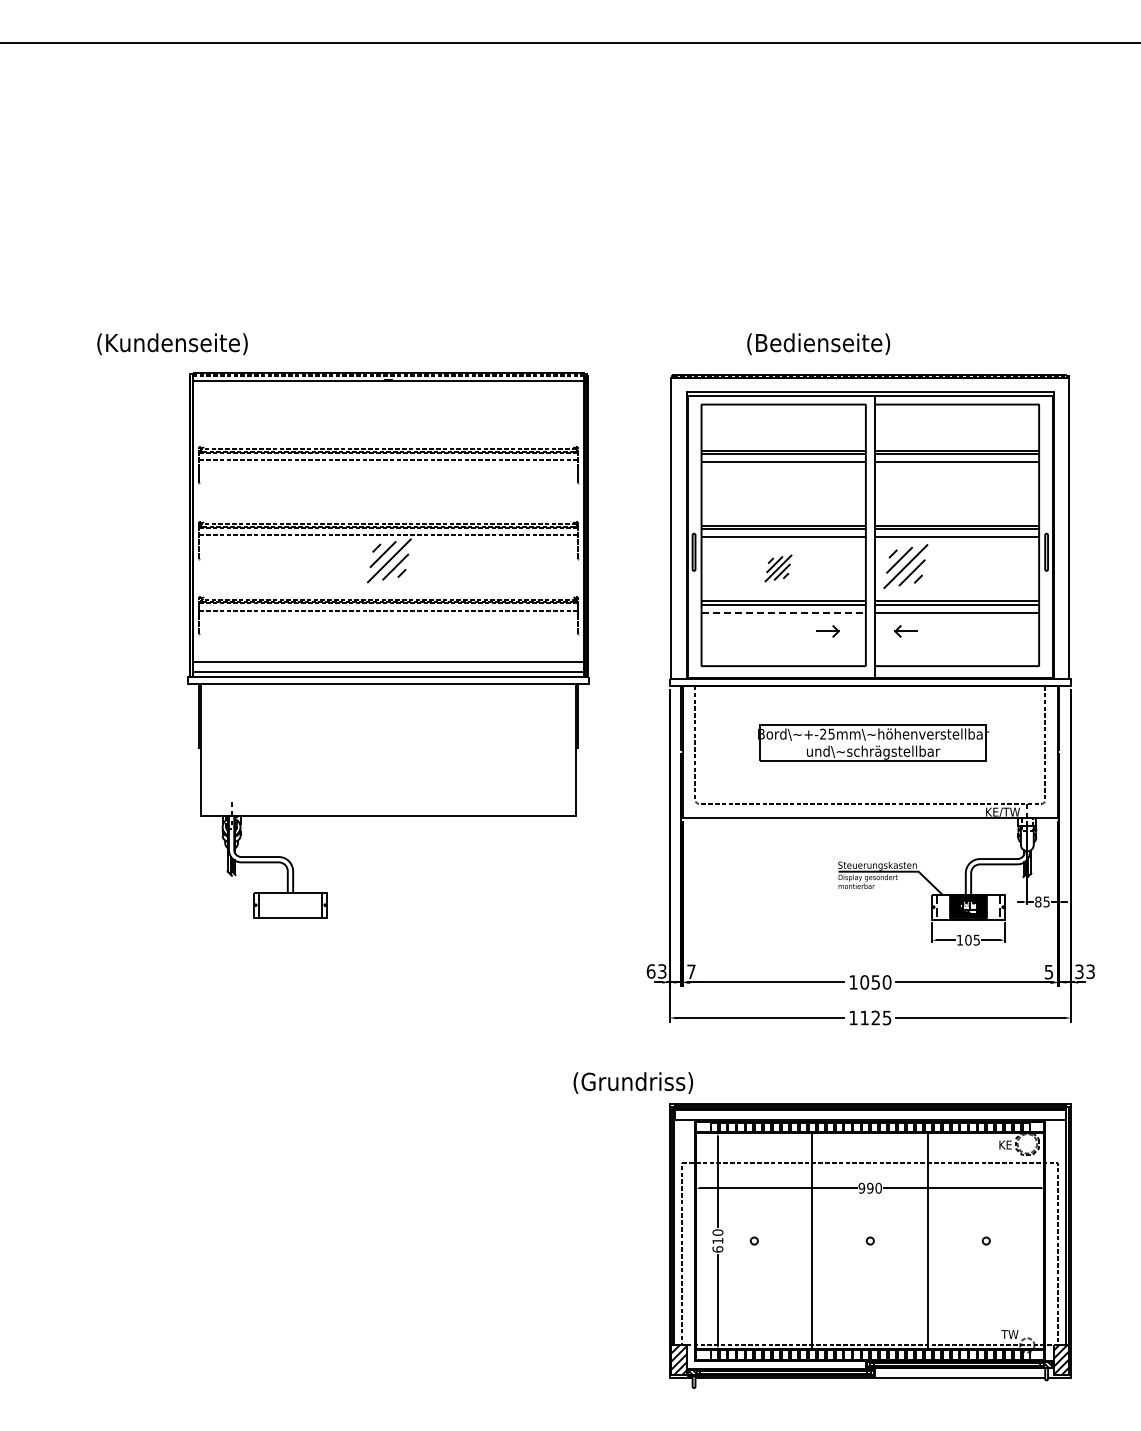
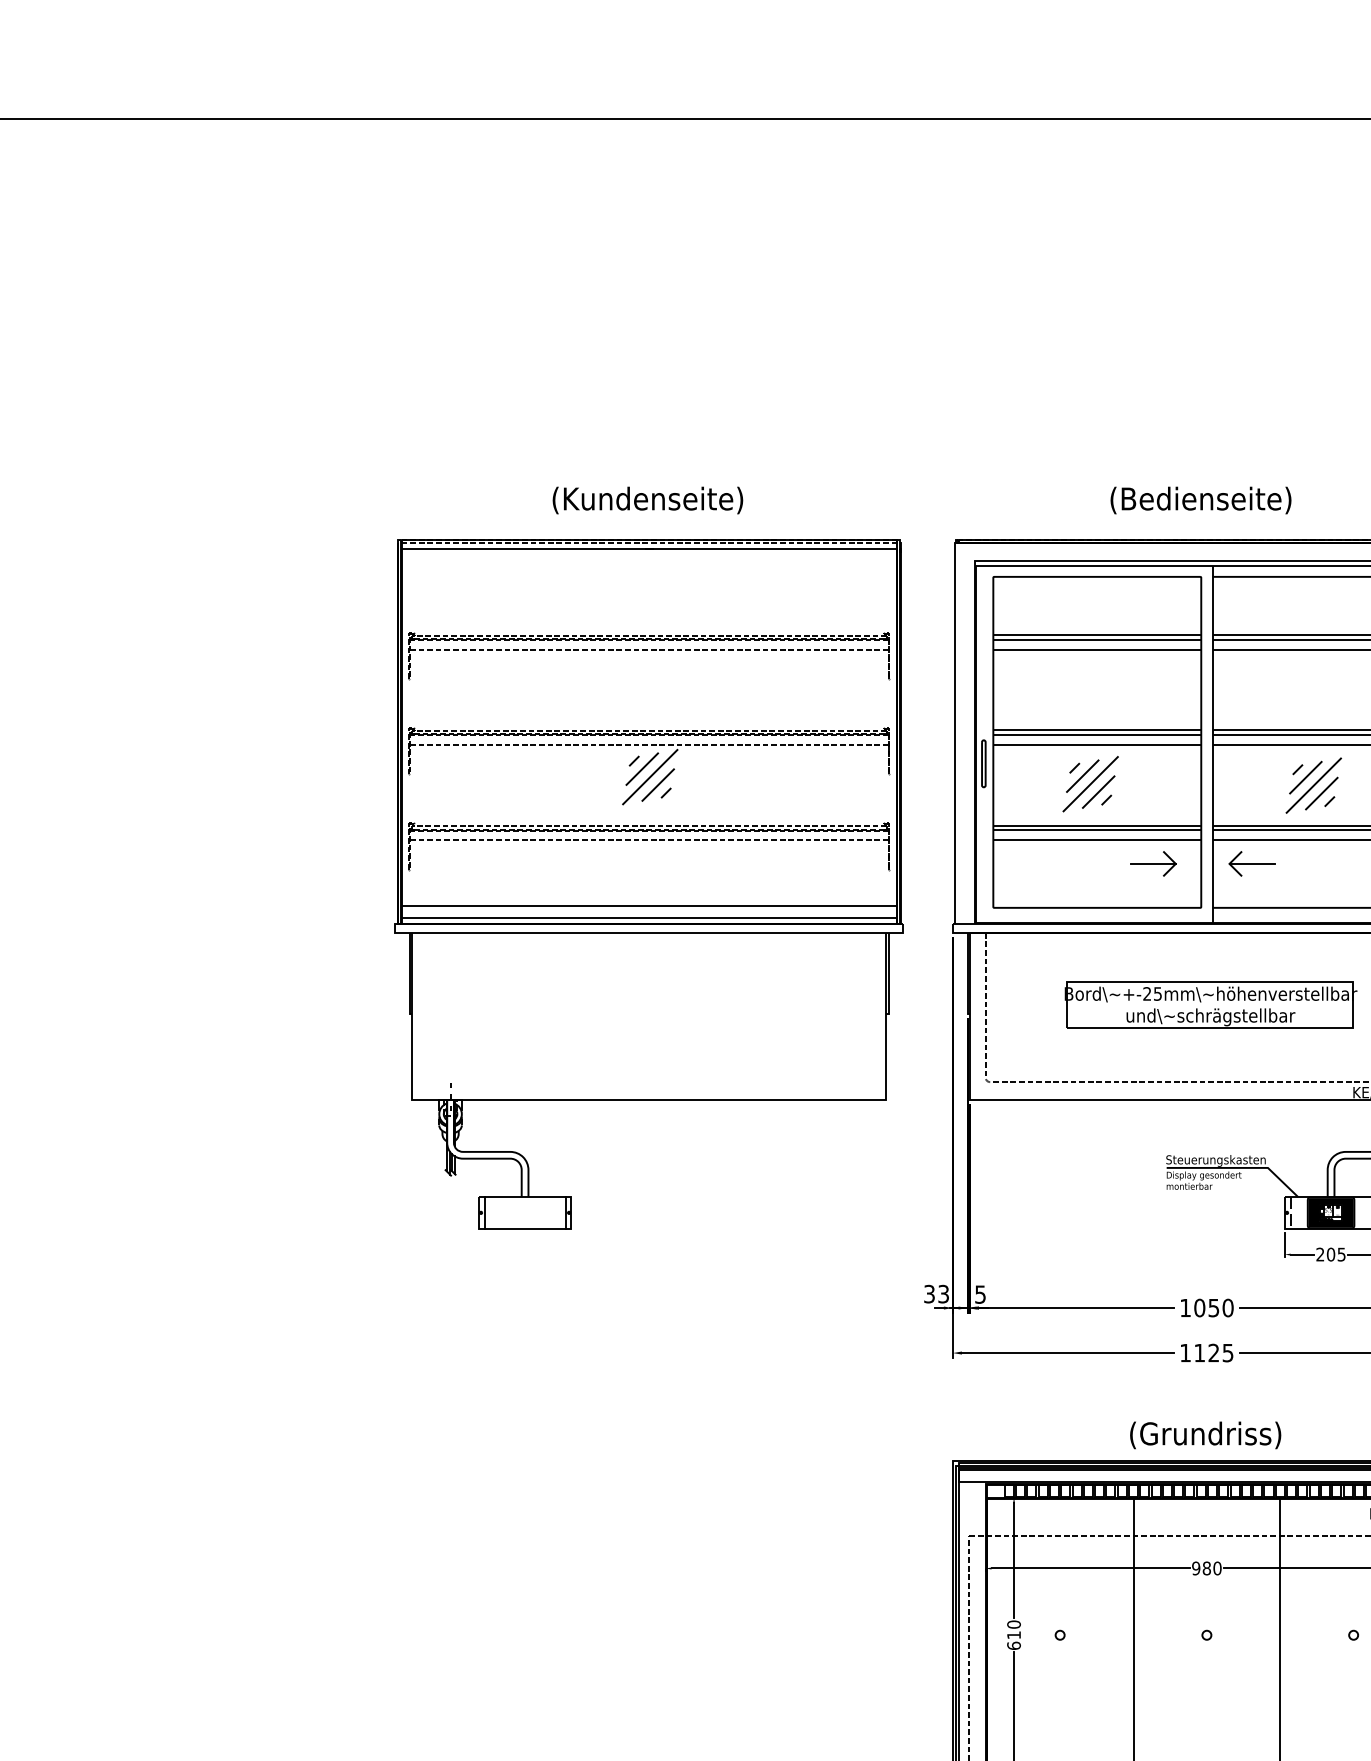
text: (172, 344) -> (647, 500), moved
text: (818, 344) -> (1200, 500), moved
part: (905, 566) -> (1313, 785), moved
part: (778, 568) -> (1090, 784), size x1.67
line: (784, 612) -> (1098, 839), dashed -> solid
part: (827, 631) -> (1152, 864), size x1.67
part: (905, 631) -> (1251, 864), size x1.67
part: (388, 645) -> (649, 884), moved
text: (959, 939) -> (1319, 1253), 105 -> 205
text: (650, 971) -> (928, 1294), 63 -> 33
text: (691, 971) -> (980, 1294), 7 -> 5
text: (632, 1082) -> (1204, 1434), moved
text: (870, 1188) -> (1207, 1568), 990 -> 980

